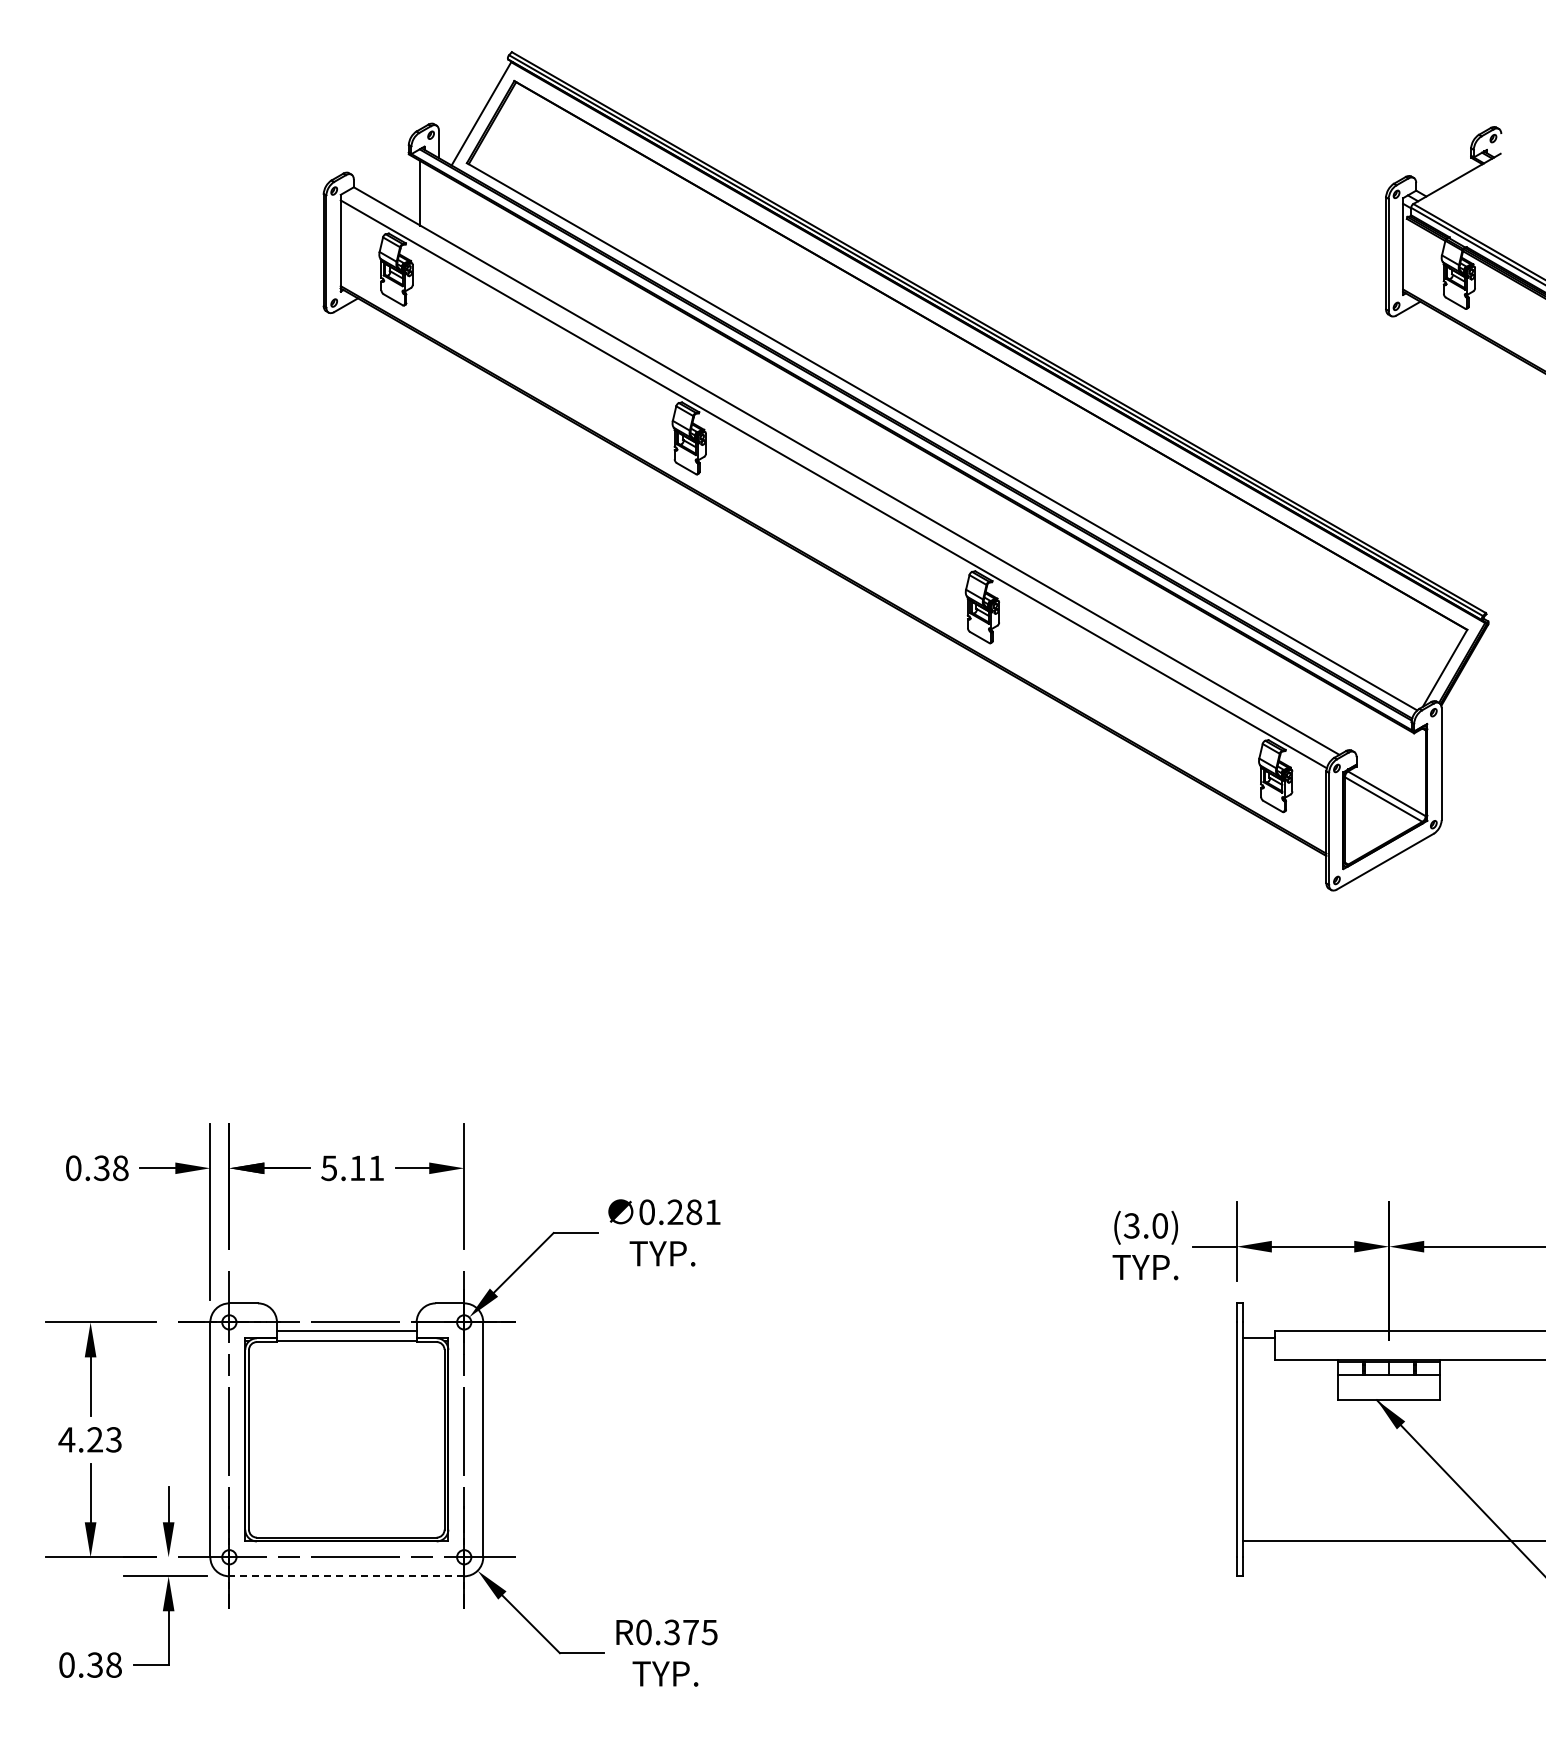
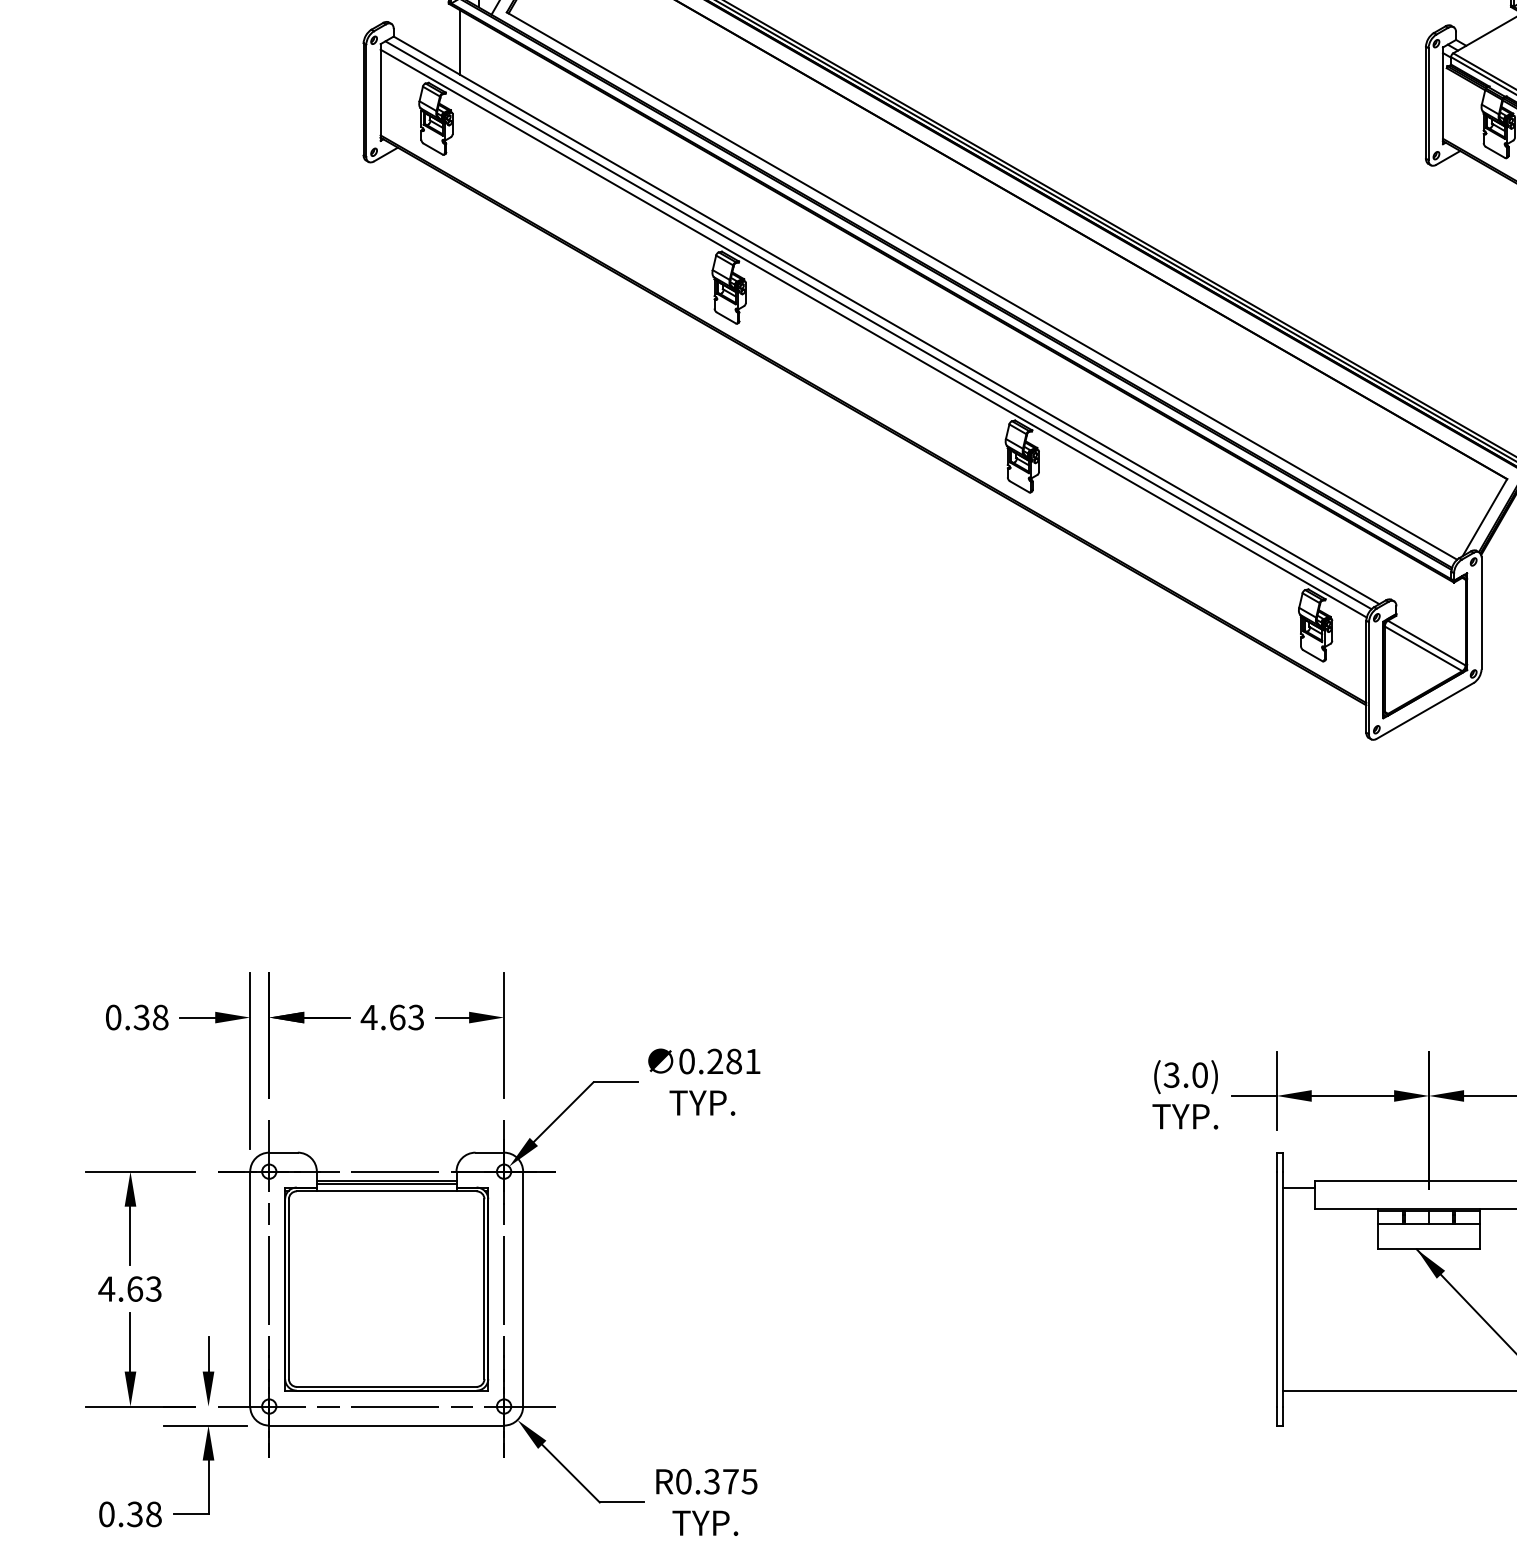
line: (838, 475) -> (878, 324), added
text: (351, 1168) -> (391, 1017), 5.11 -> 4.63
line: (346, 1335) -> (386, 1184), added
text: (95, 1439) -> (135, 1288), 4.23 -> 4.63
line: (346, 1576) -> (386, 1425), dashed -> solid

